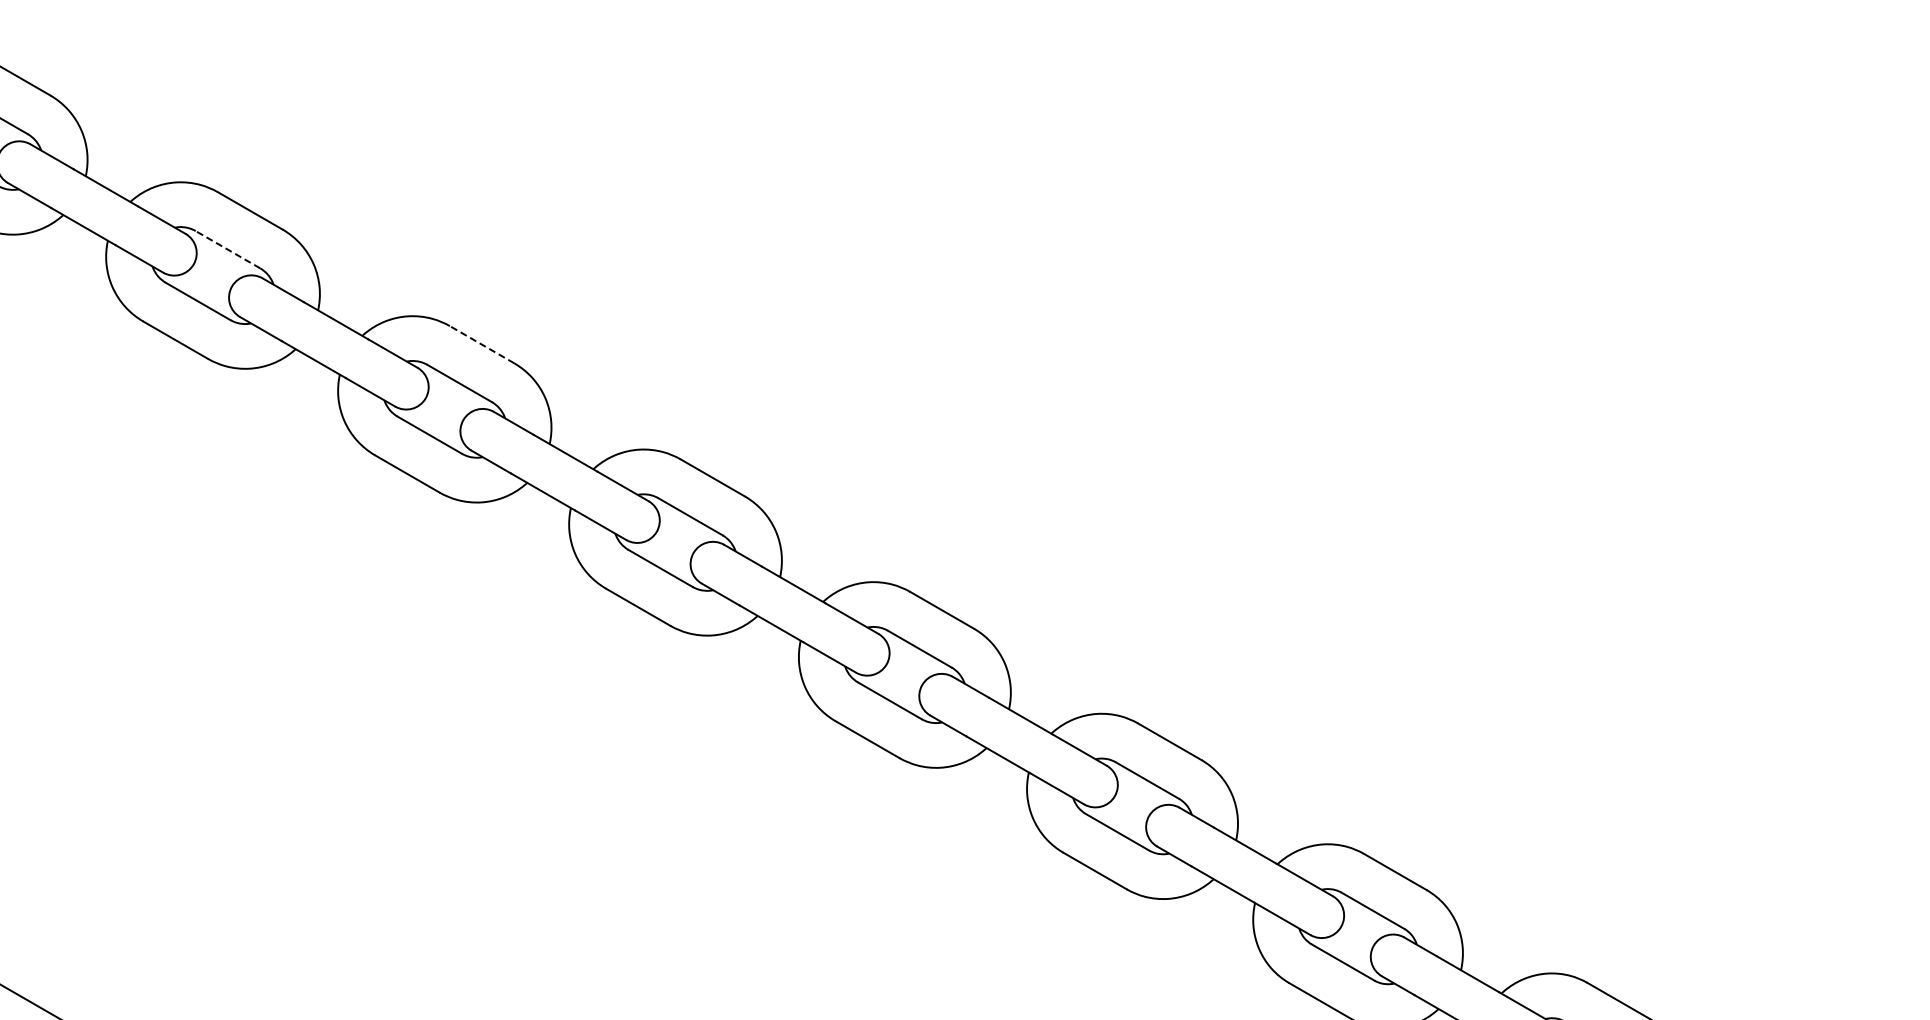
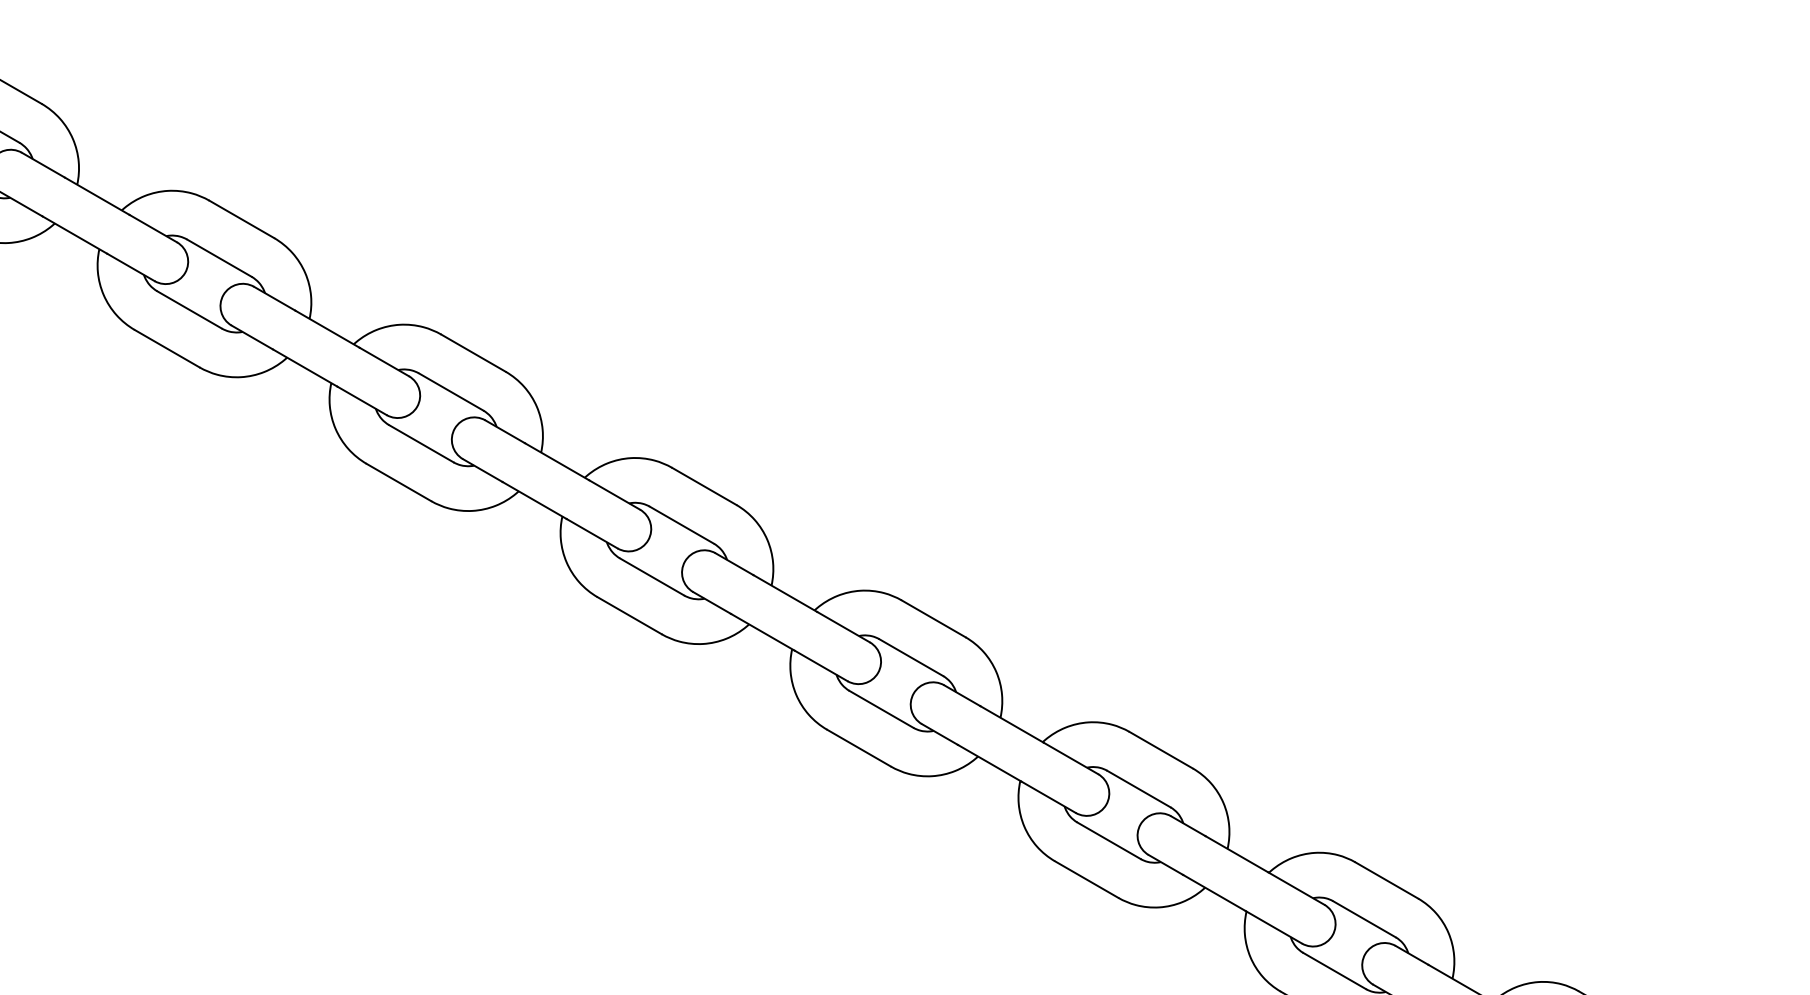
line: (227, 249) -> (218, 257), dashed -> solid
line: (481, 344) -> (472, 352), dashed -> solid

